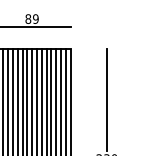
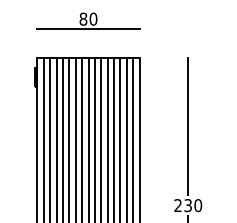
text: (35, 19) -> (93, 19), 89 -> 80

